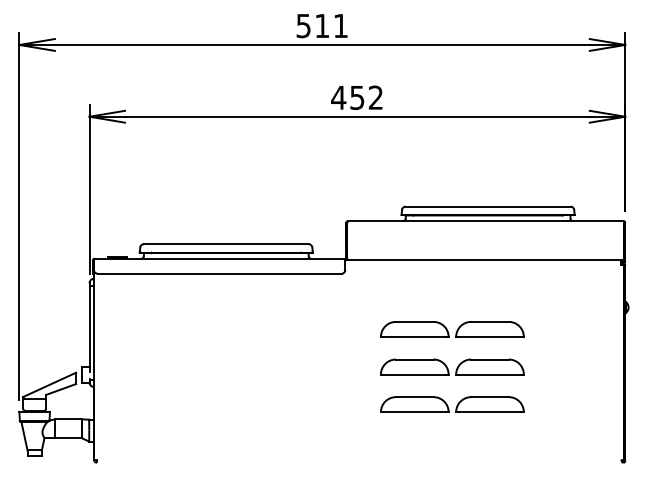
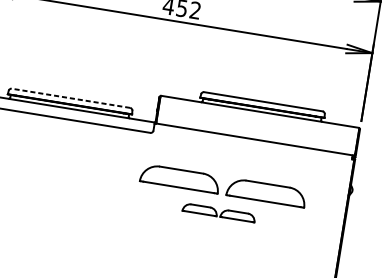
line: (225, 244) -> (70, 98), solid -> dashed
part: (452, 329) -> (223, 185), size x1.6
part: (452, 366) -> (219, 212), size x0.7
part: (452, 404) -> (214, 239), removed

